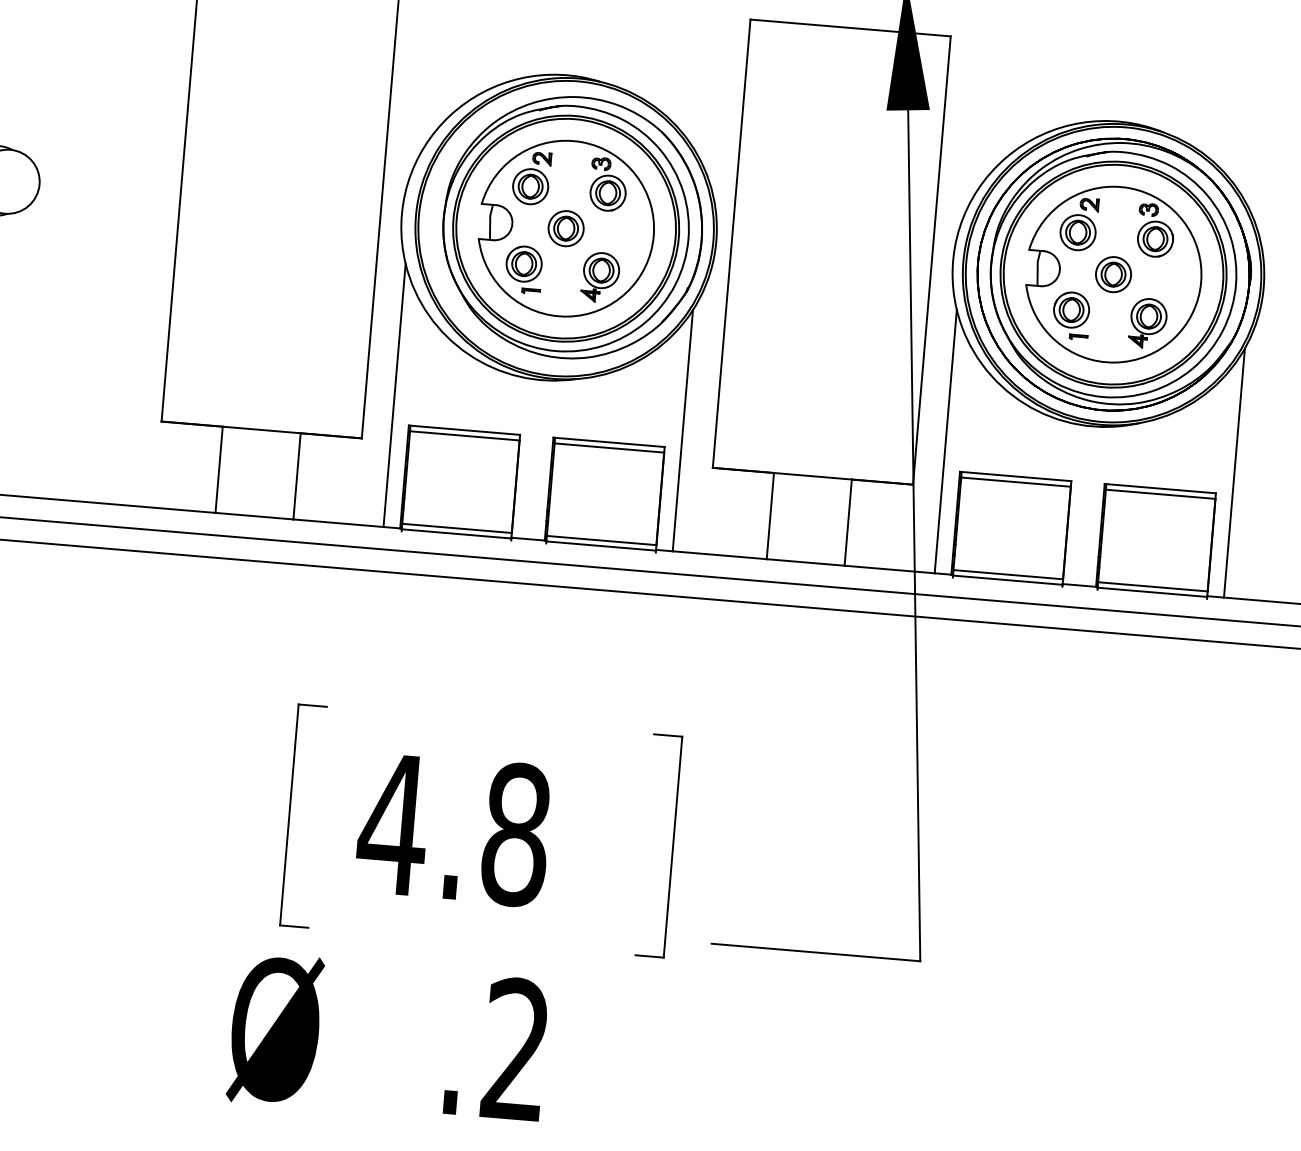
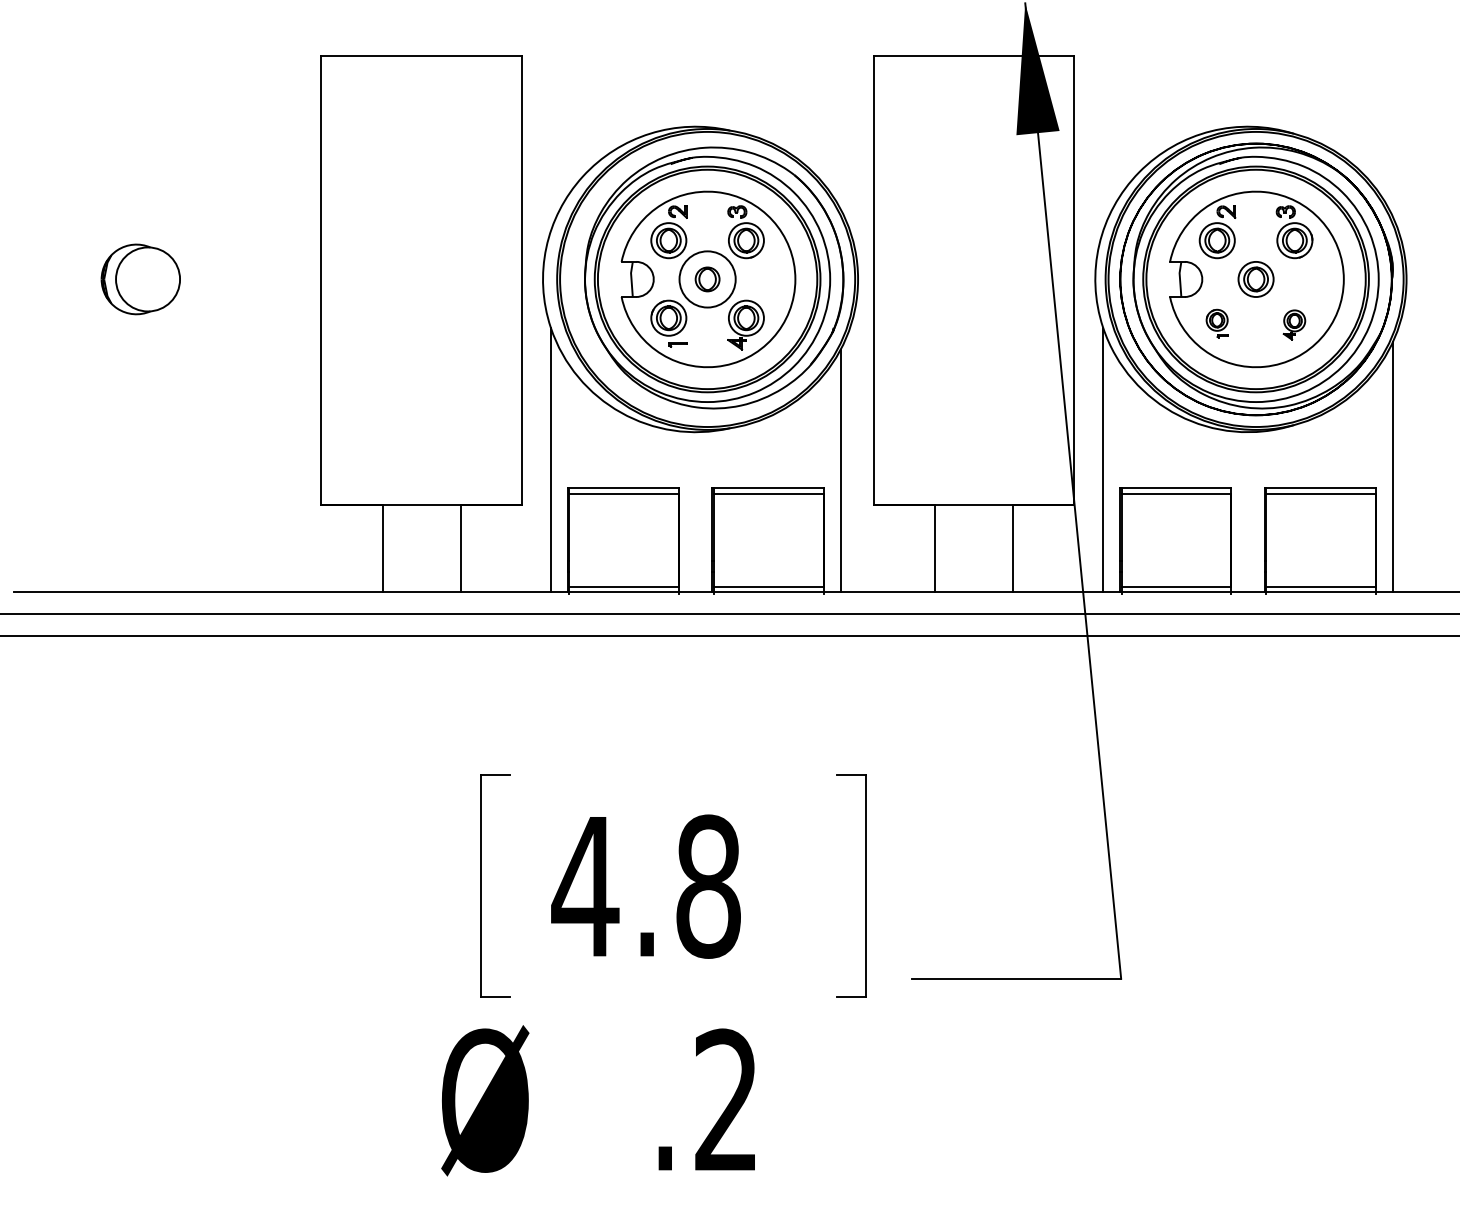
circle: (566, 228) -> (707, 279), size x1.6
part: (1070, 315) -> (1216, 323), size x0.6
part: (1148, 322) -> (1294, 324), size x0.6

